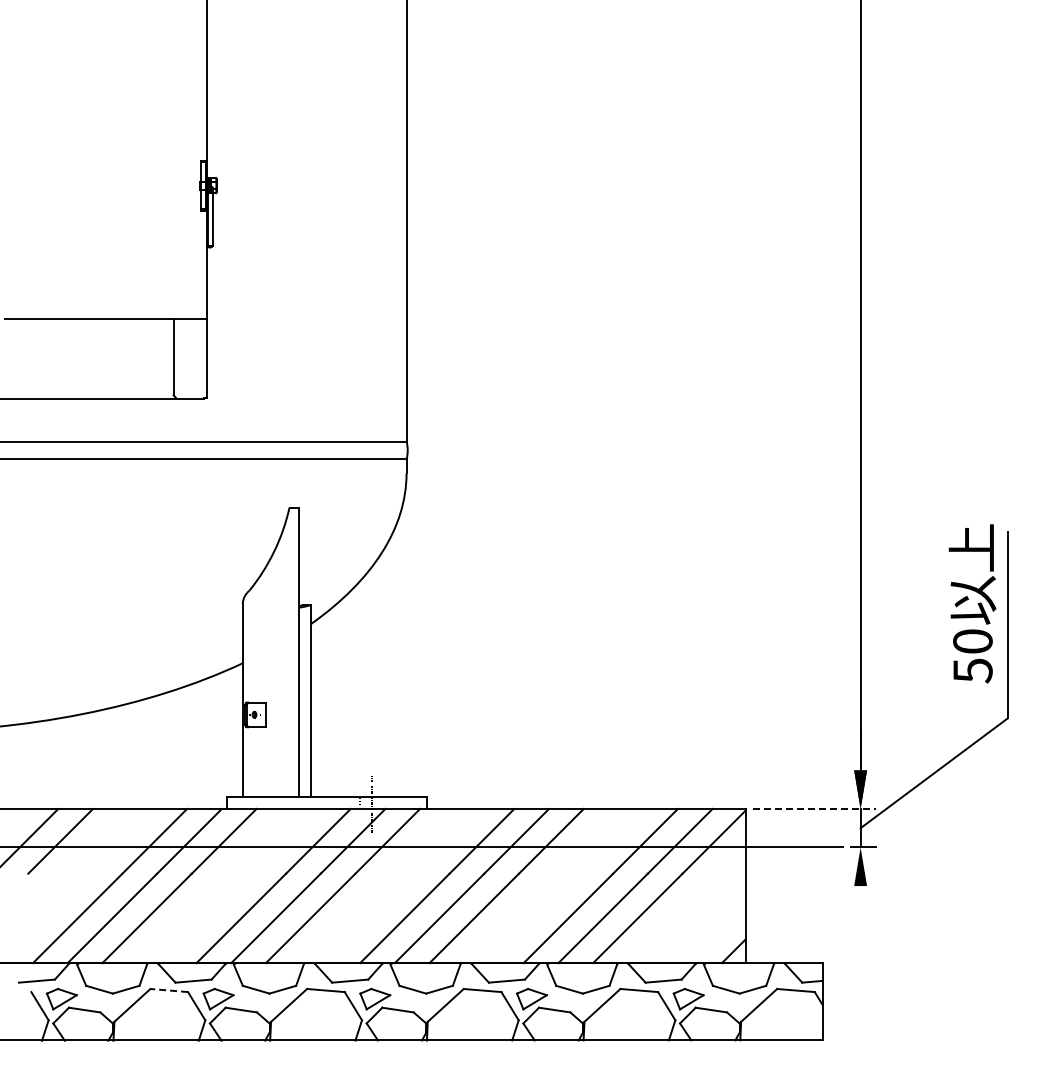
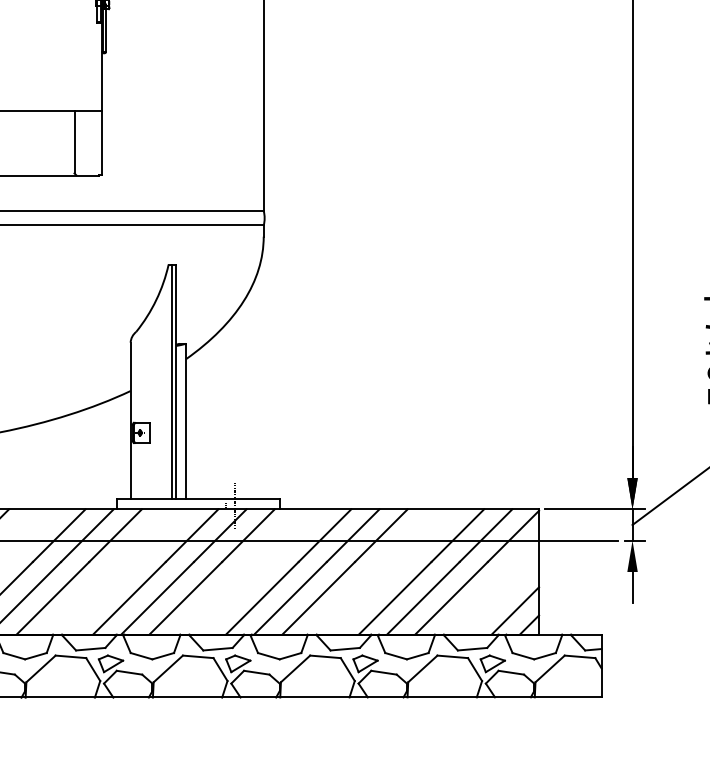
line: (293, 651) -> (171, 381), added
line: (815, 808) -> (595, 508), dashed -> solid
line: (860, 905) -> (632, 587), added
line: (716, 933) -> (515, 610), added
line: (169, 990) -> (71, 656), dashed -> solid

